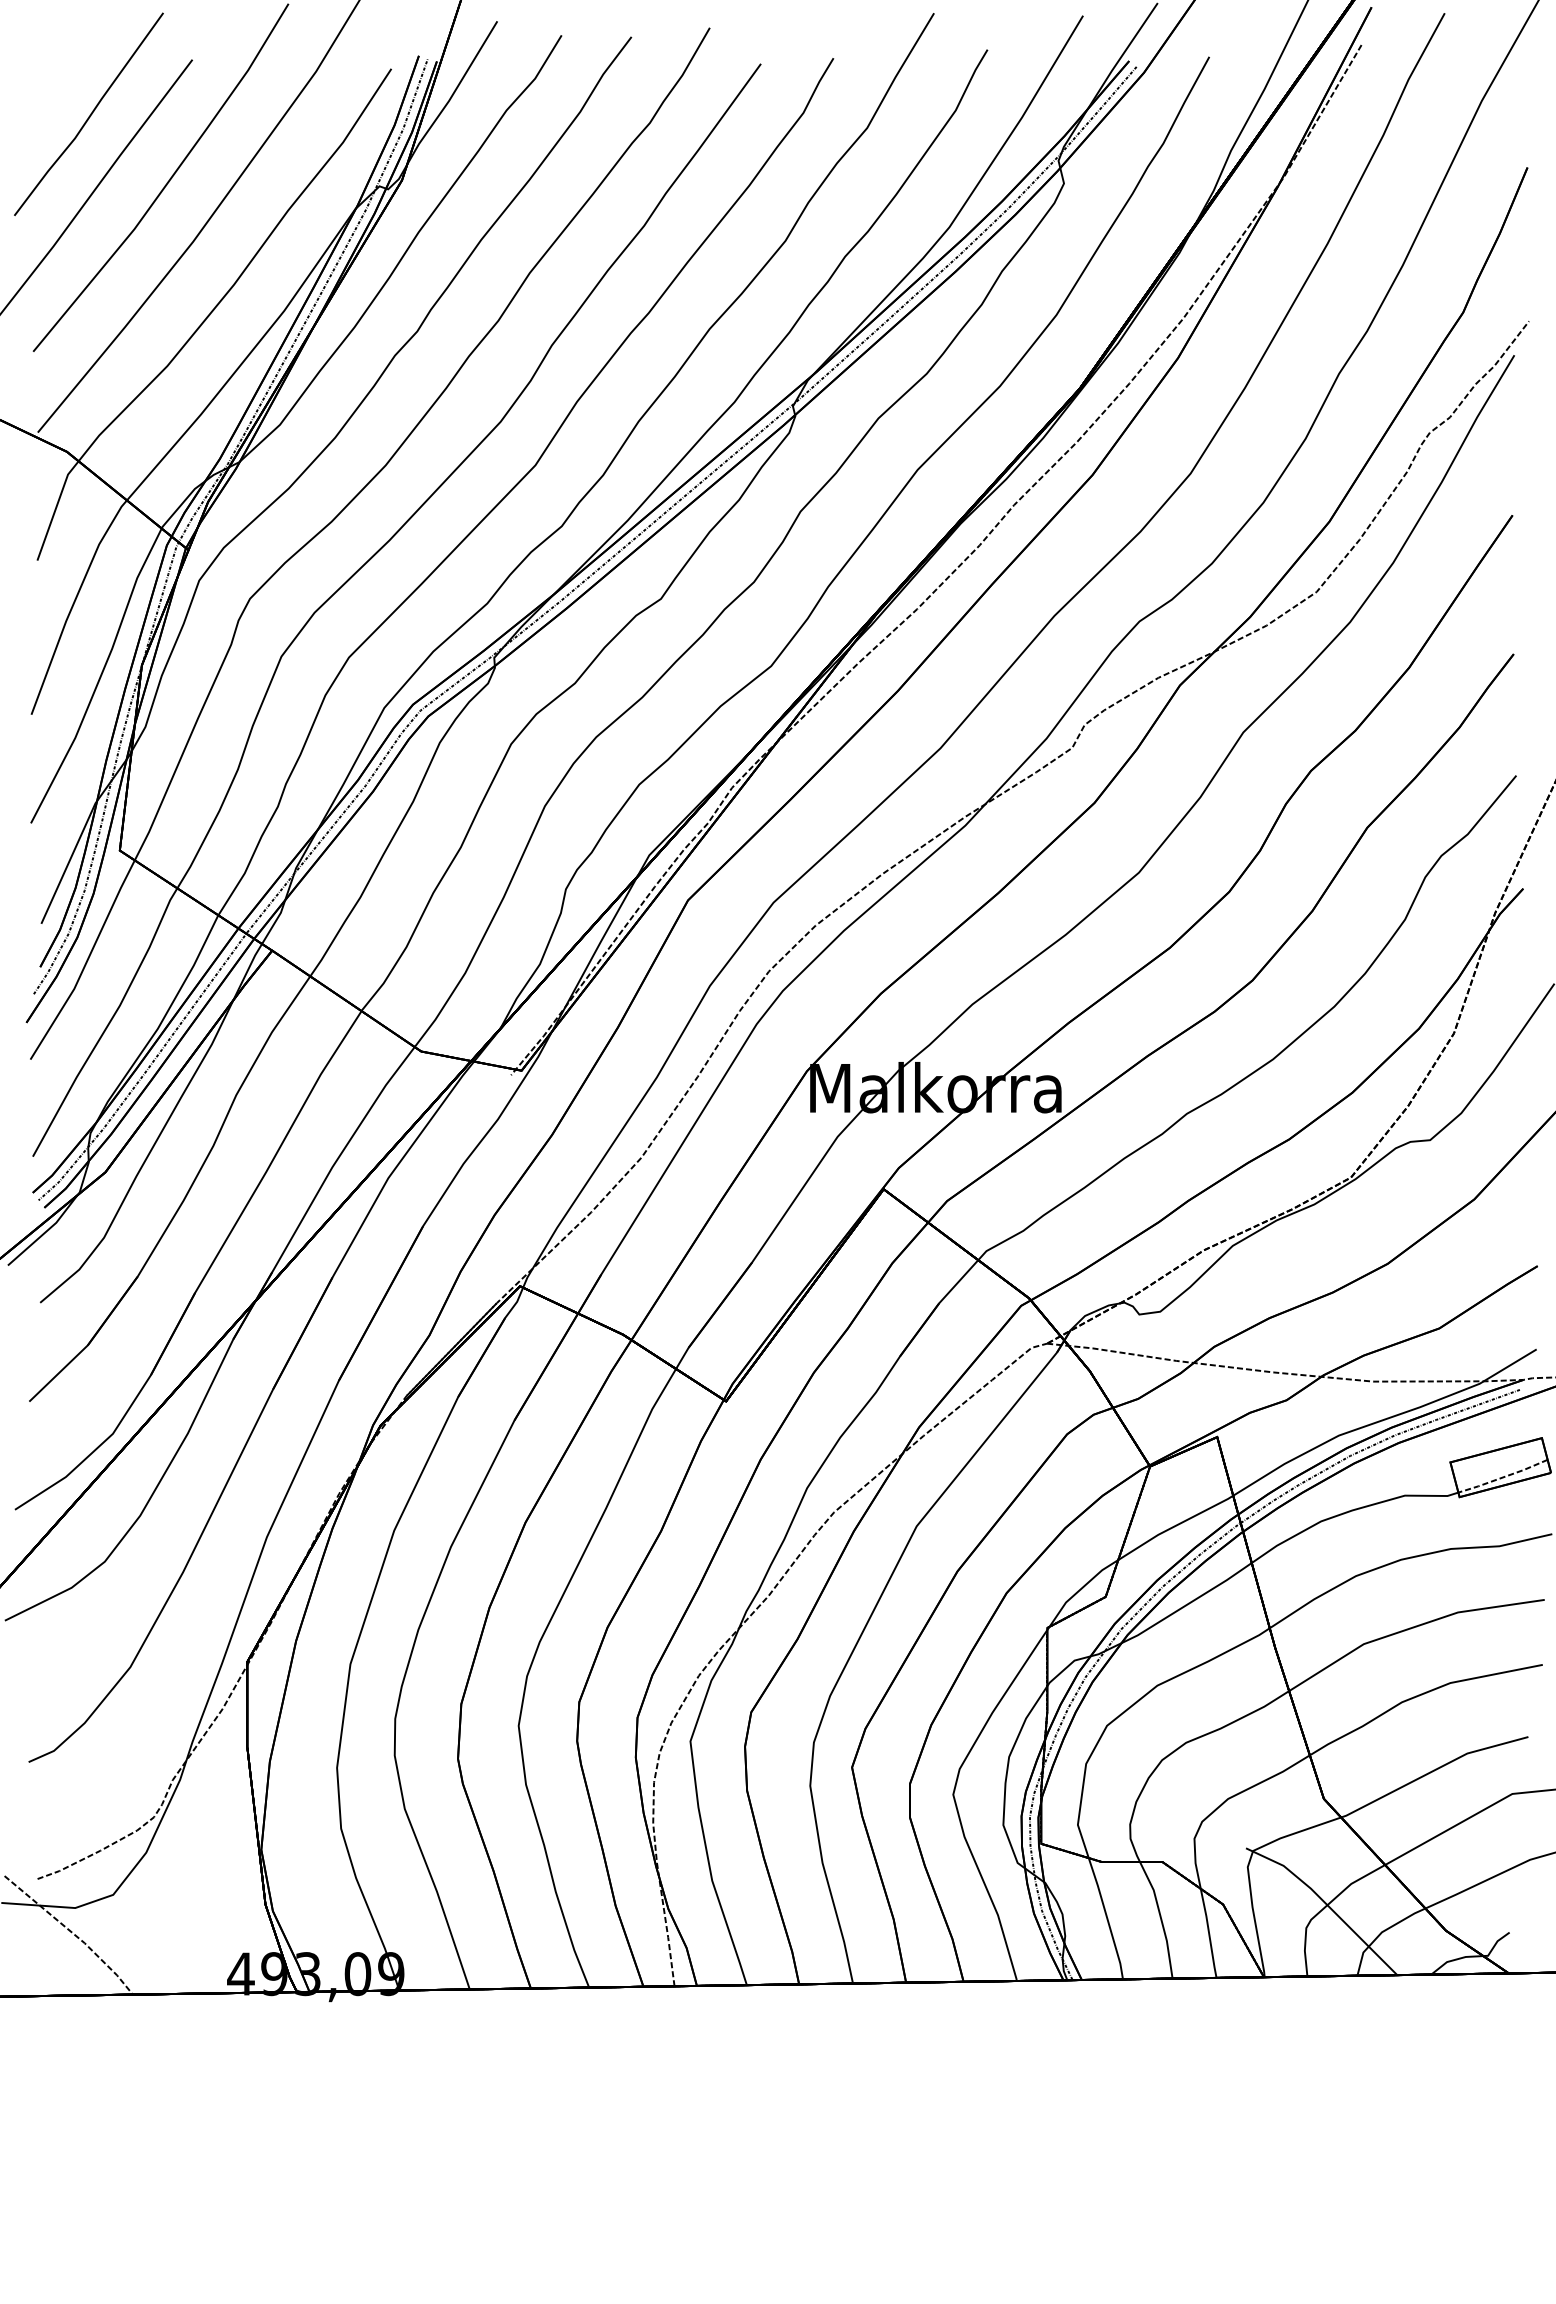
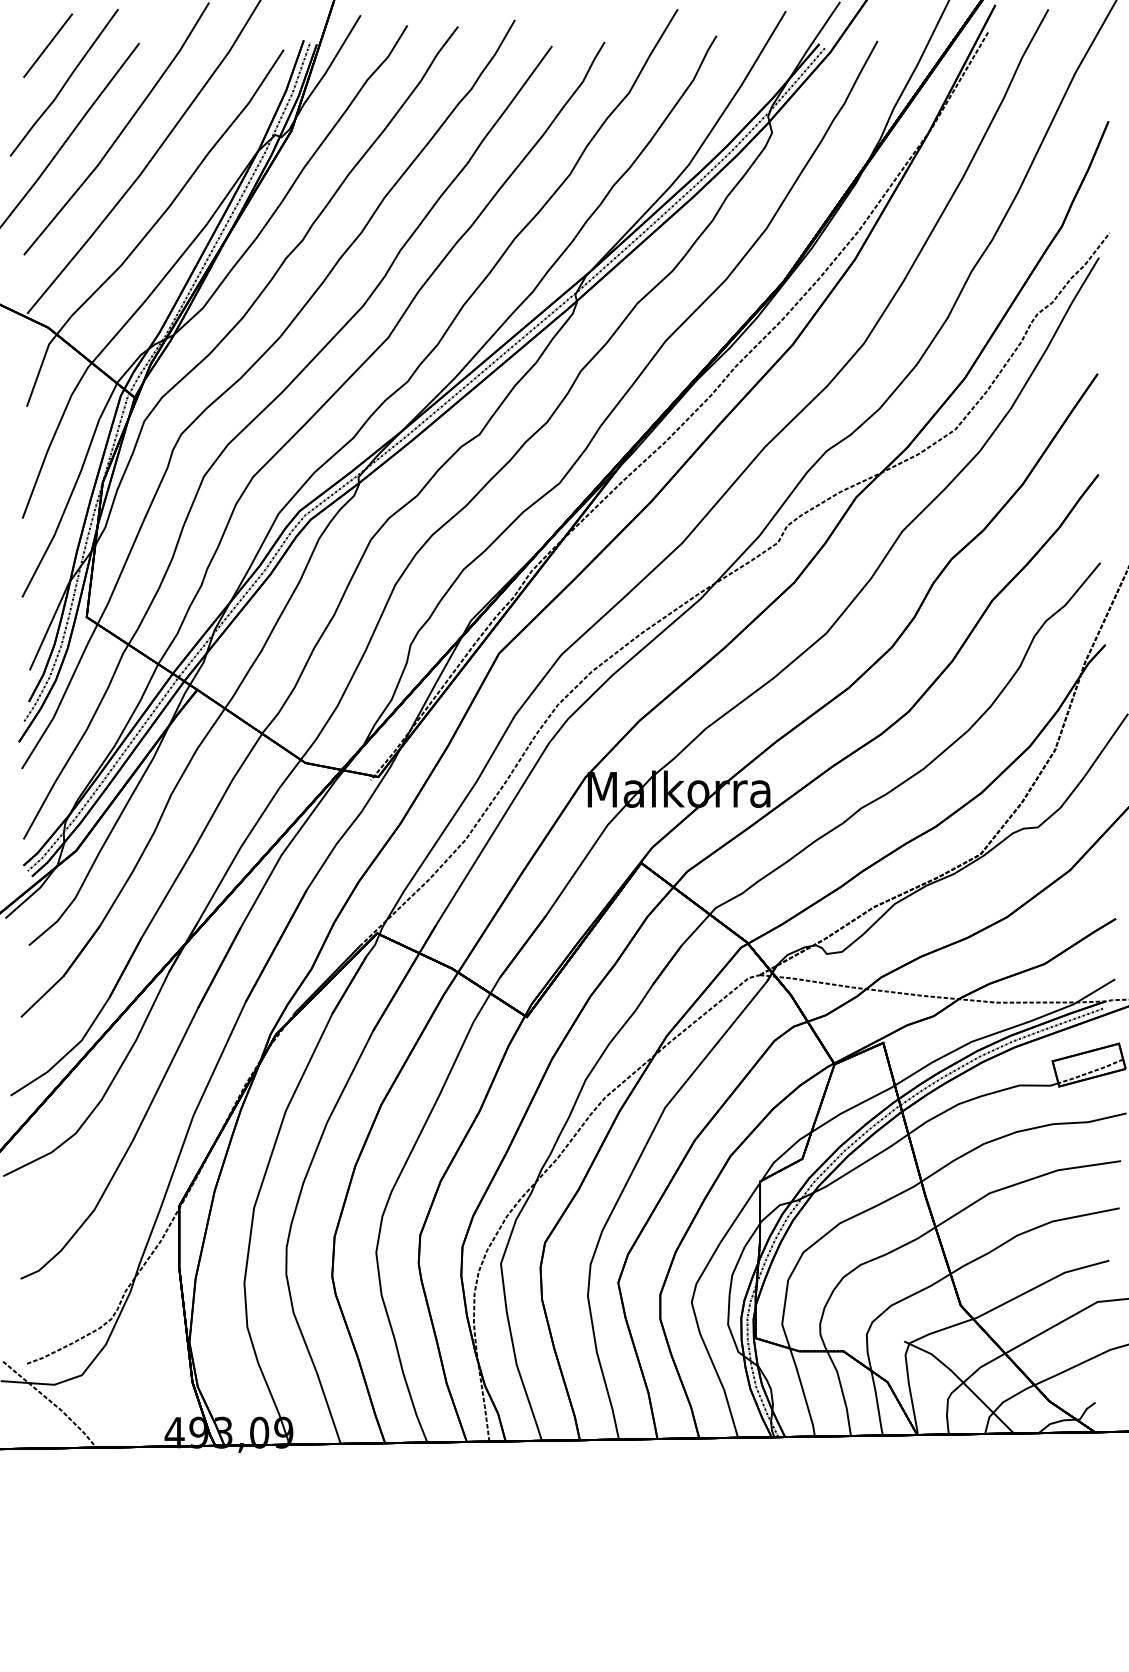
line: (66, 62) -> (48, 45), added

